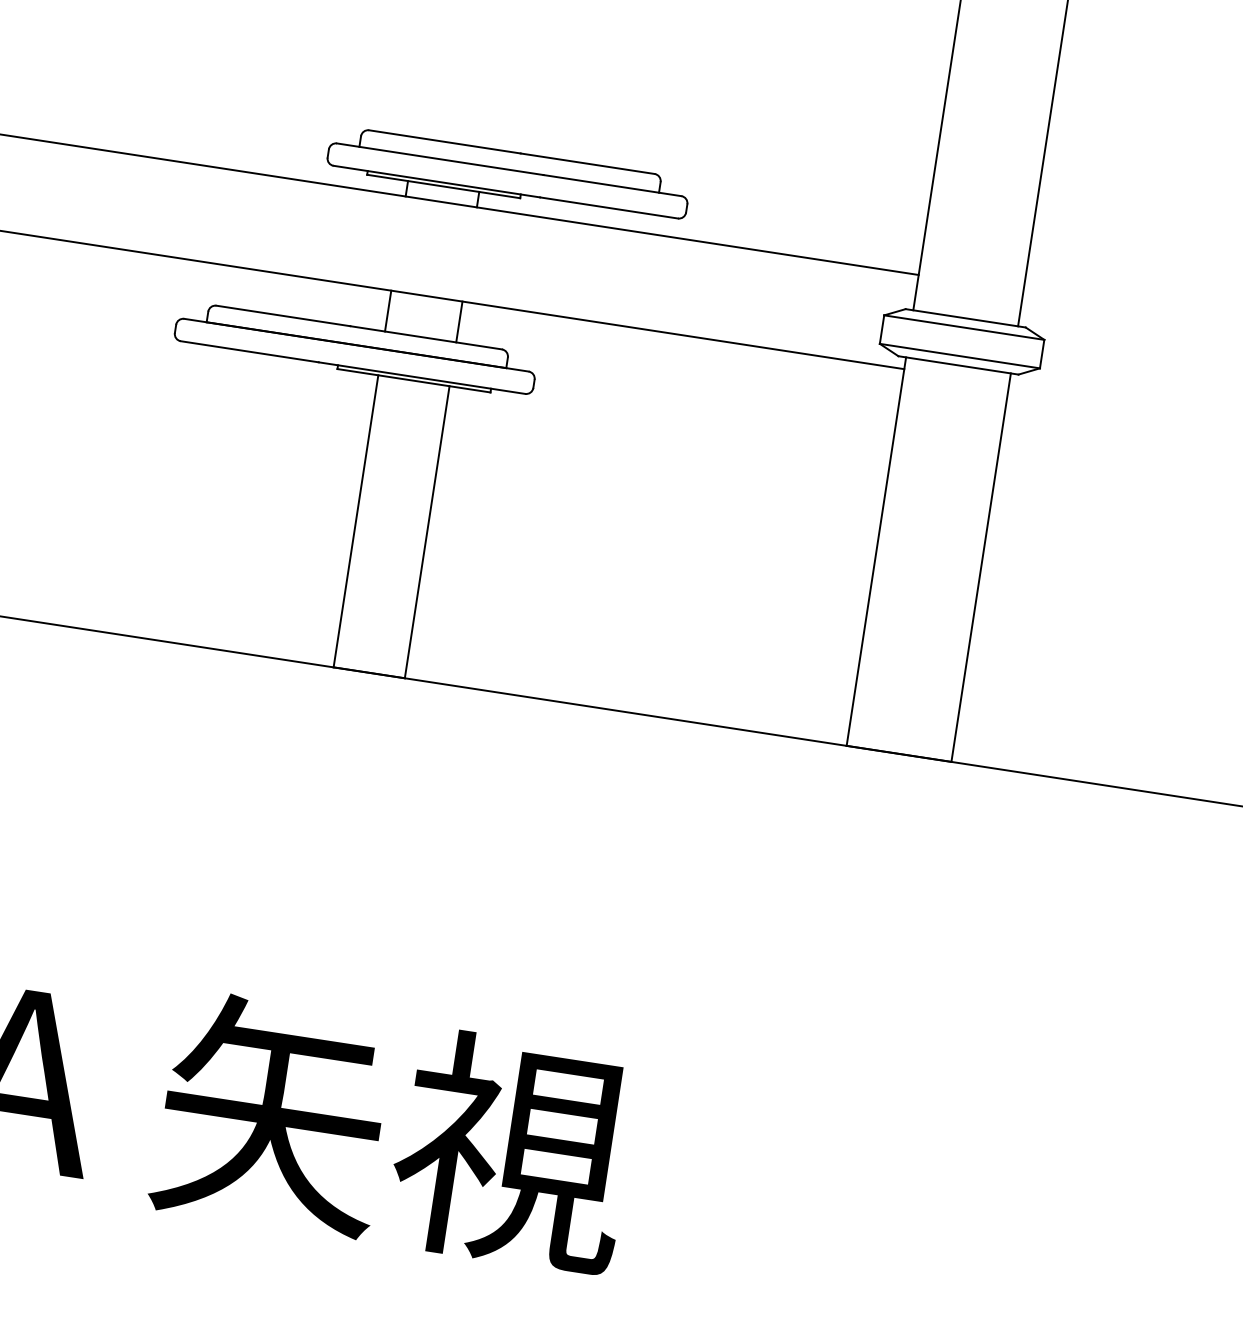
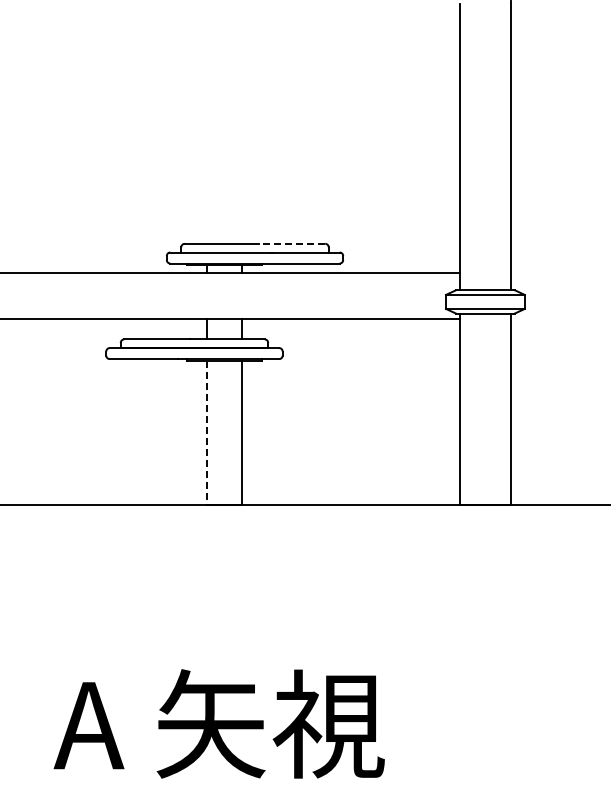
line: (588, 163) -> (292, 243), solid -> dashed
line: (356, 520) -> (207, 432), solid -> dashed

